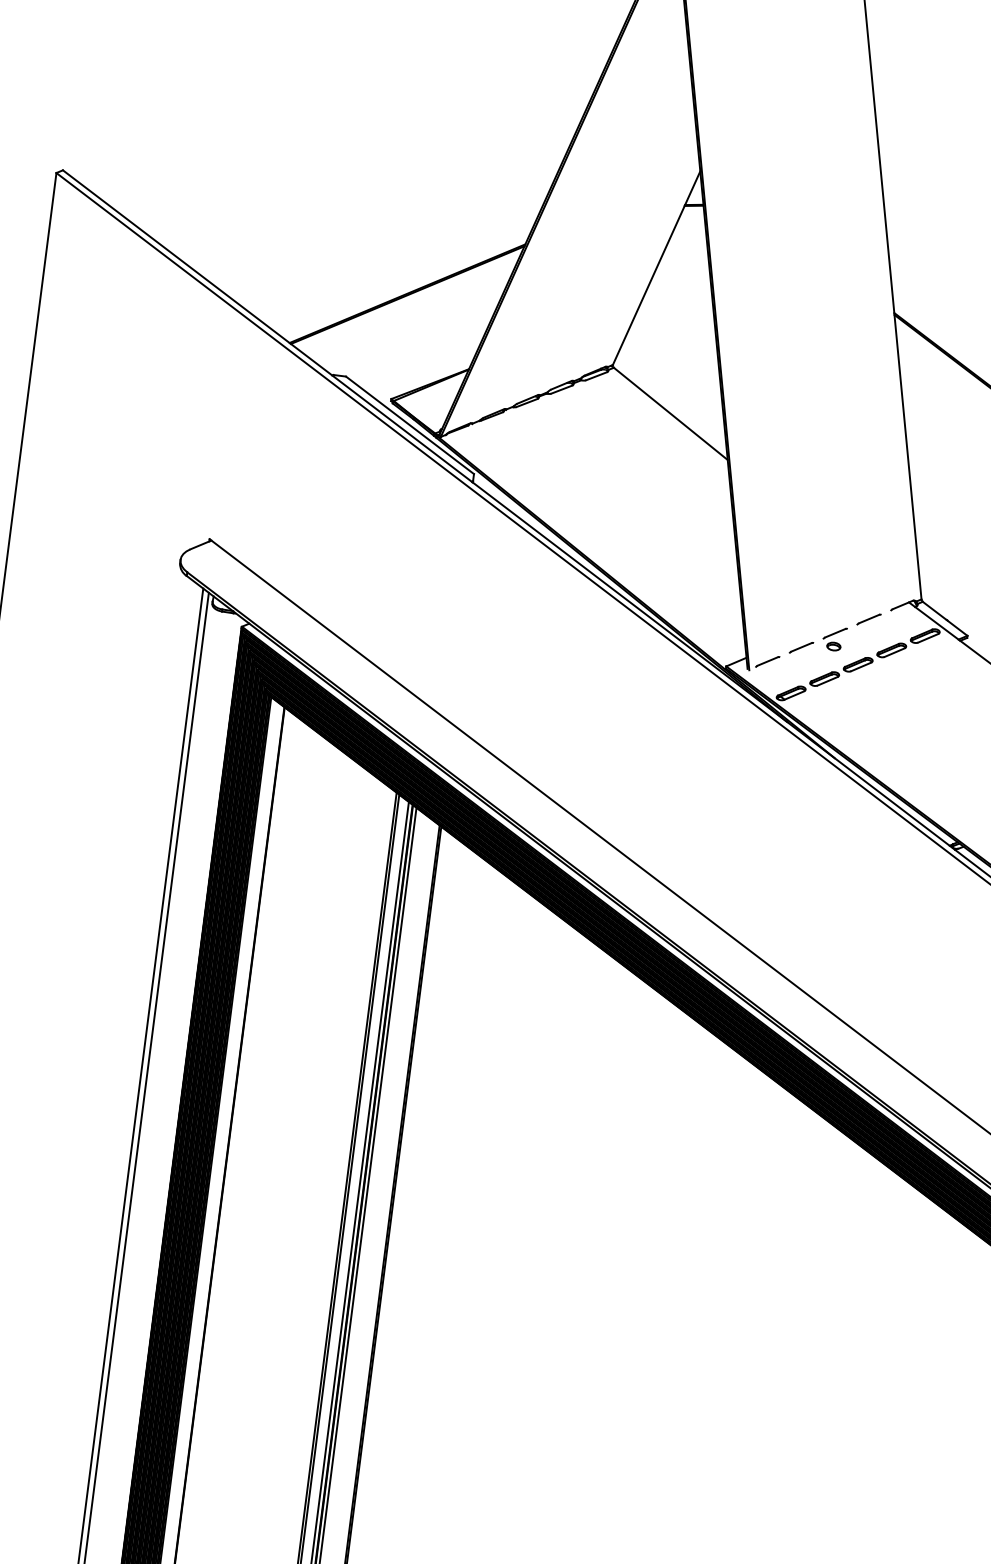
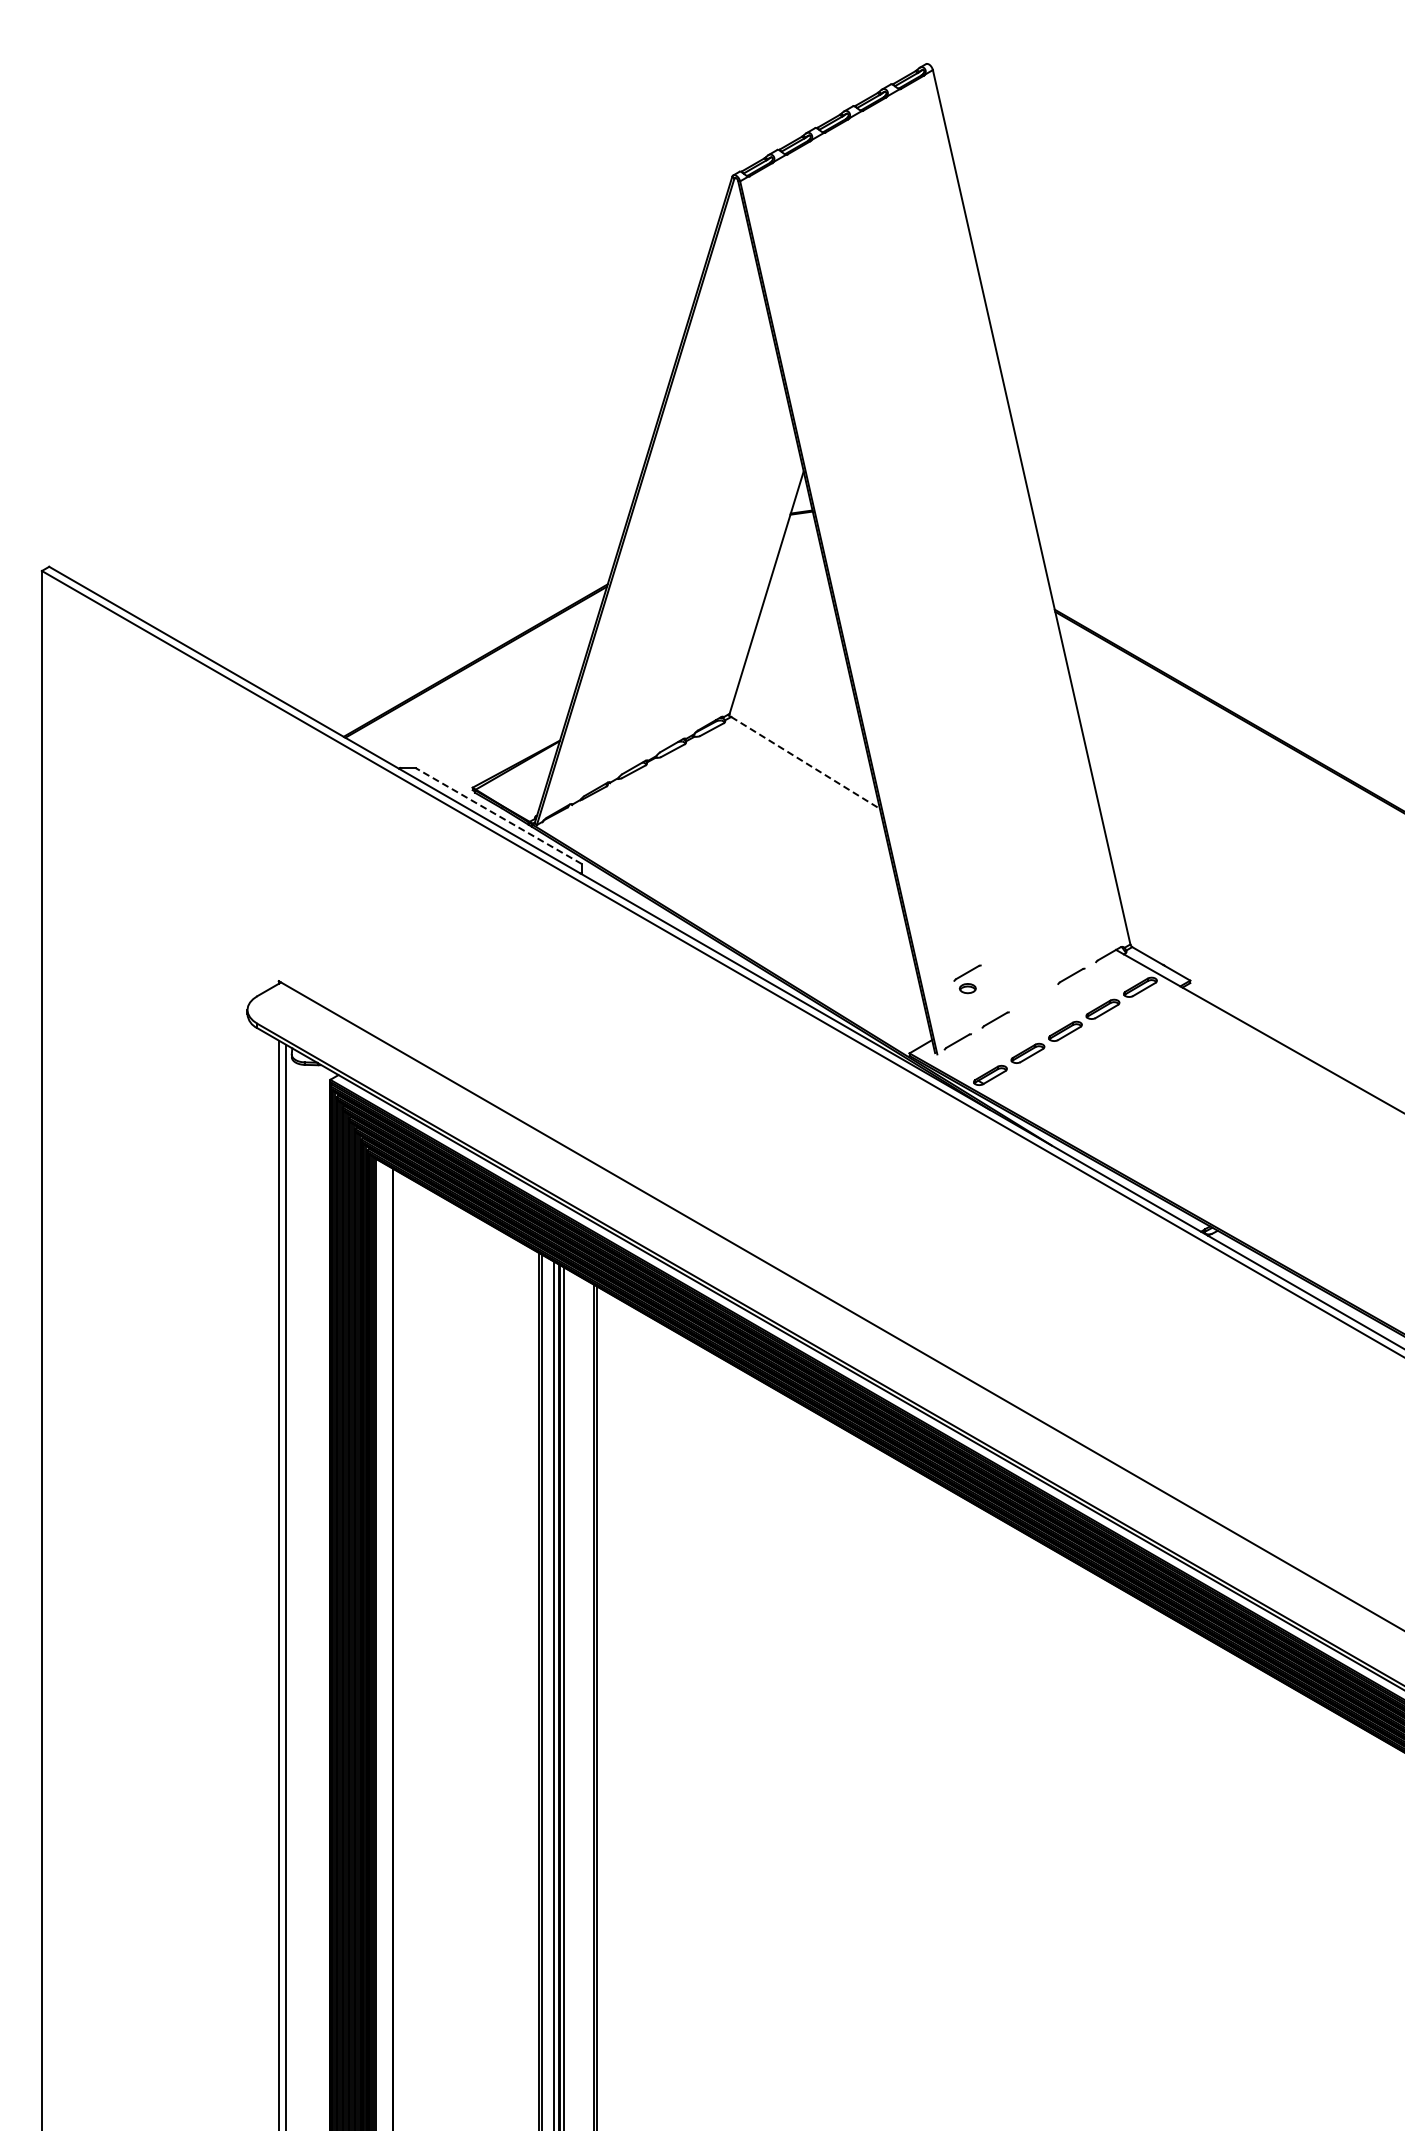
line: (671, 414) -> (806, 763), solid -> dashed
line: (409, 424) -> (498, 815), solid -> dashed
part: (834, 638) -> (967, 979), moved

